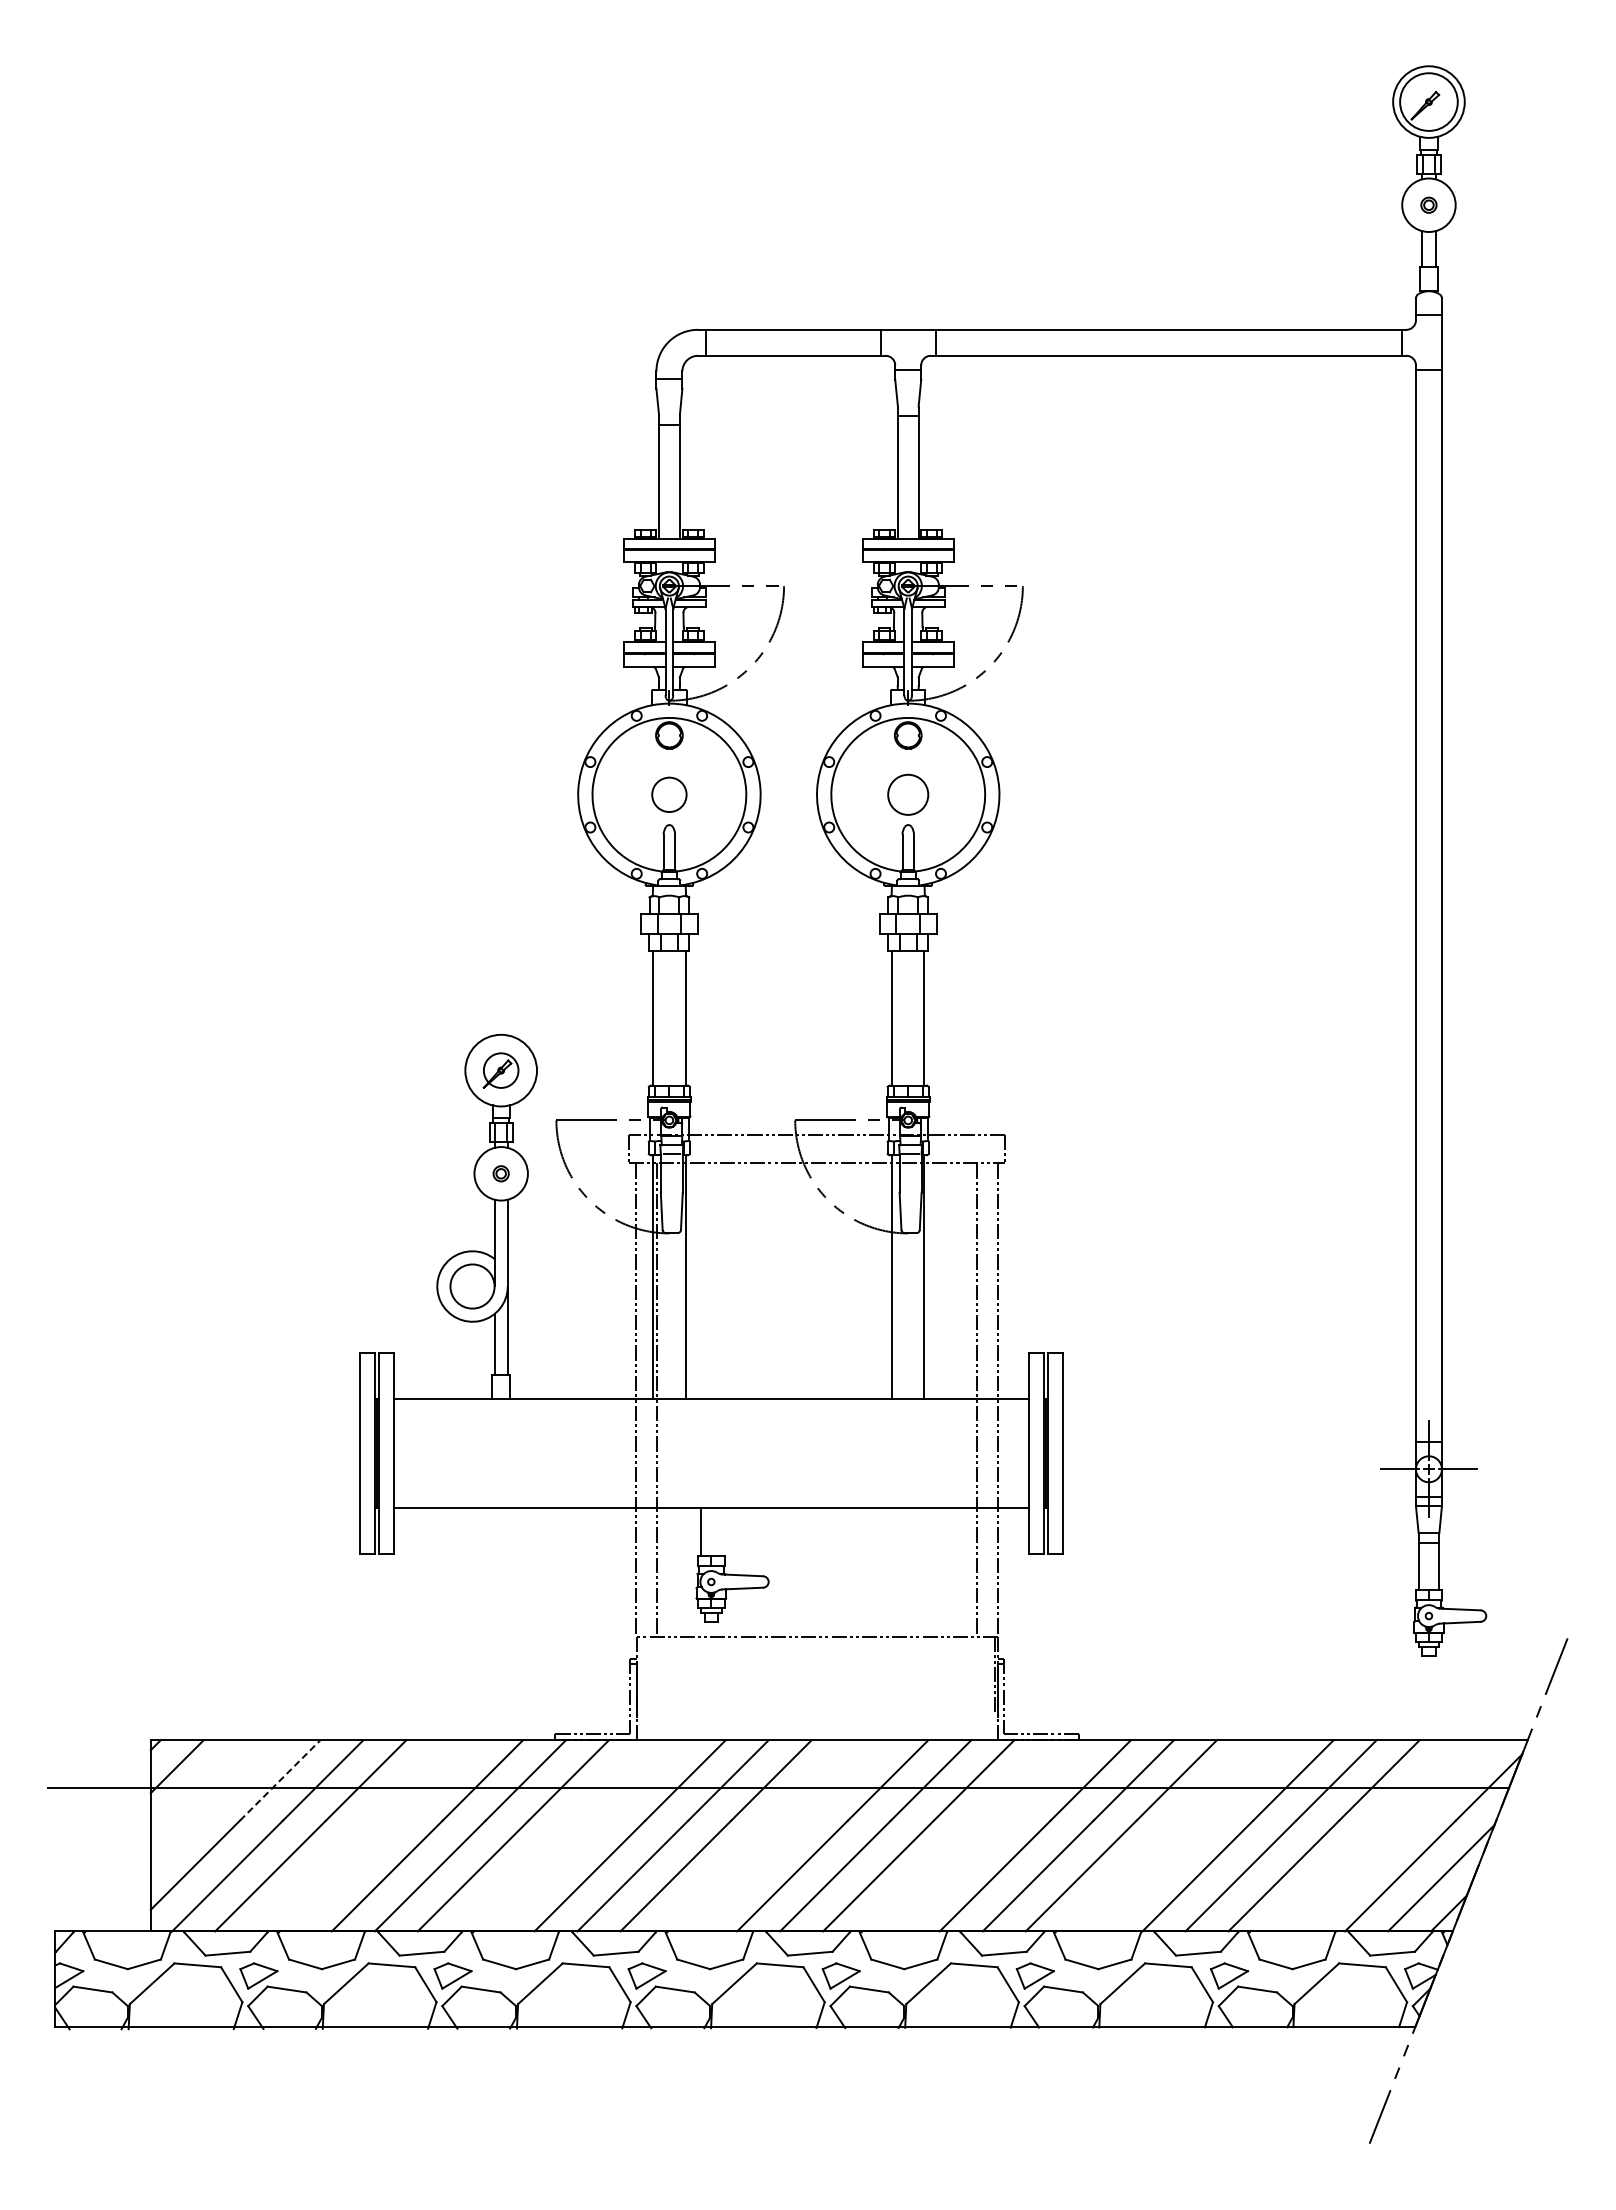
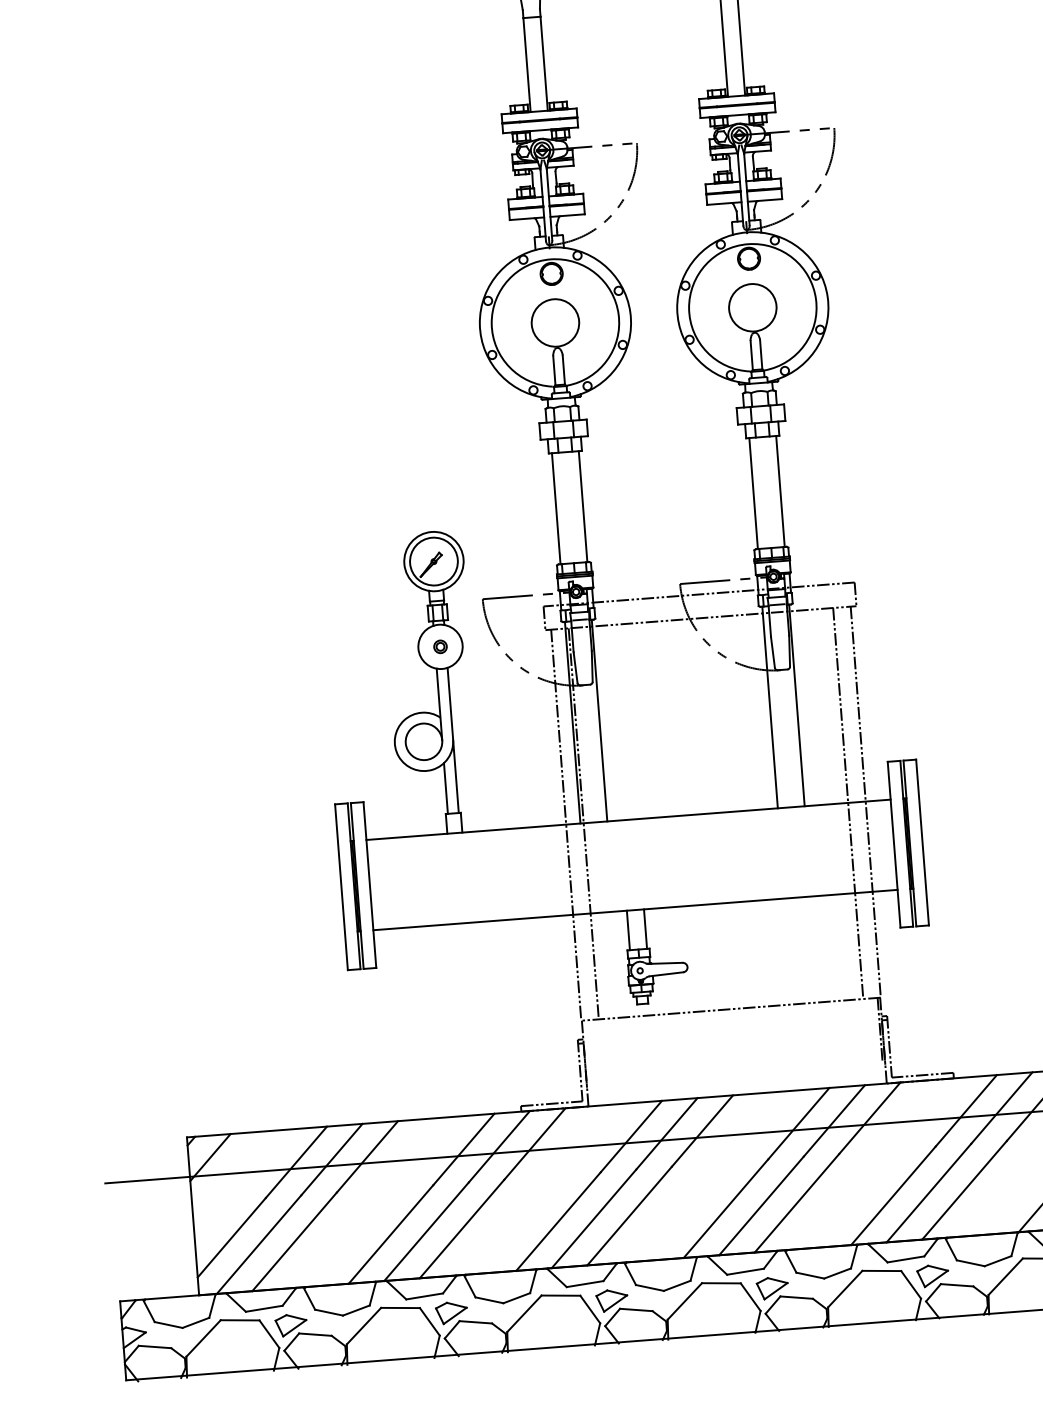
circle: (669, 794) -> (555, 322), size x1.67
circle: (907, 794) -> (752, 307), size x1.43
circle: (501, 1070) -> (434, 561), size x1.67
line: (721, 1532) -> (645, 929), added
line: (280, 1780) -> (296, 1162), dashed -> solid

